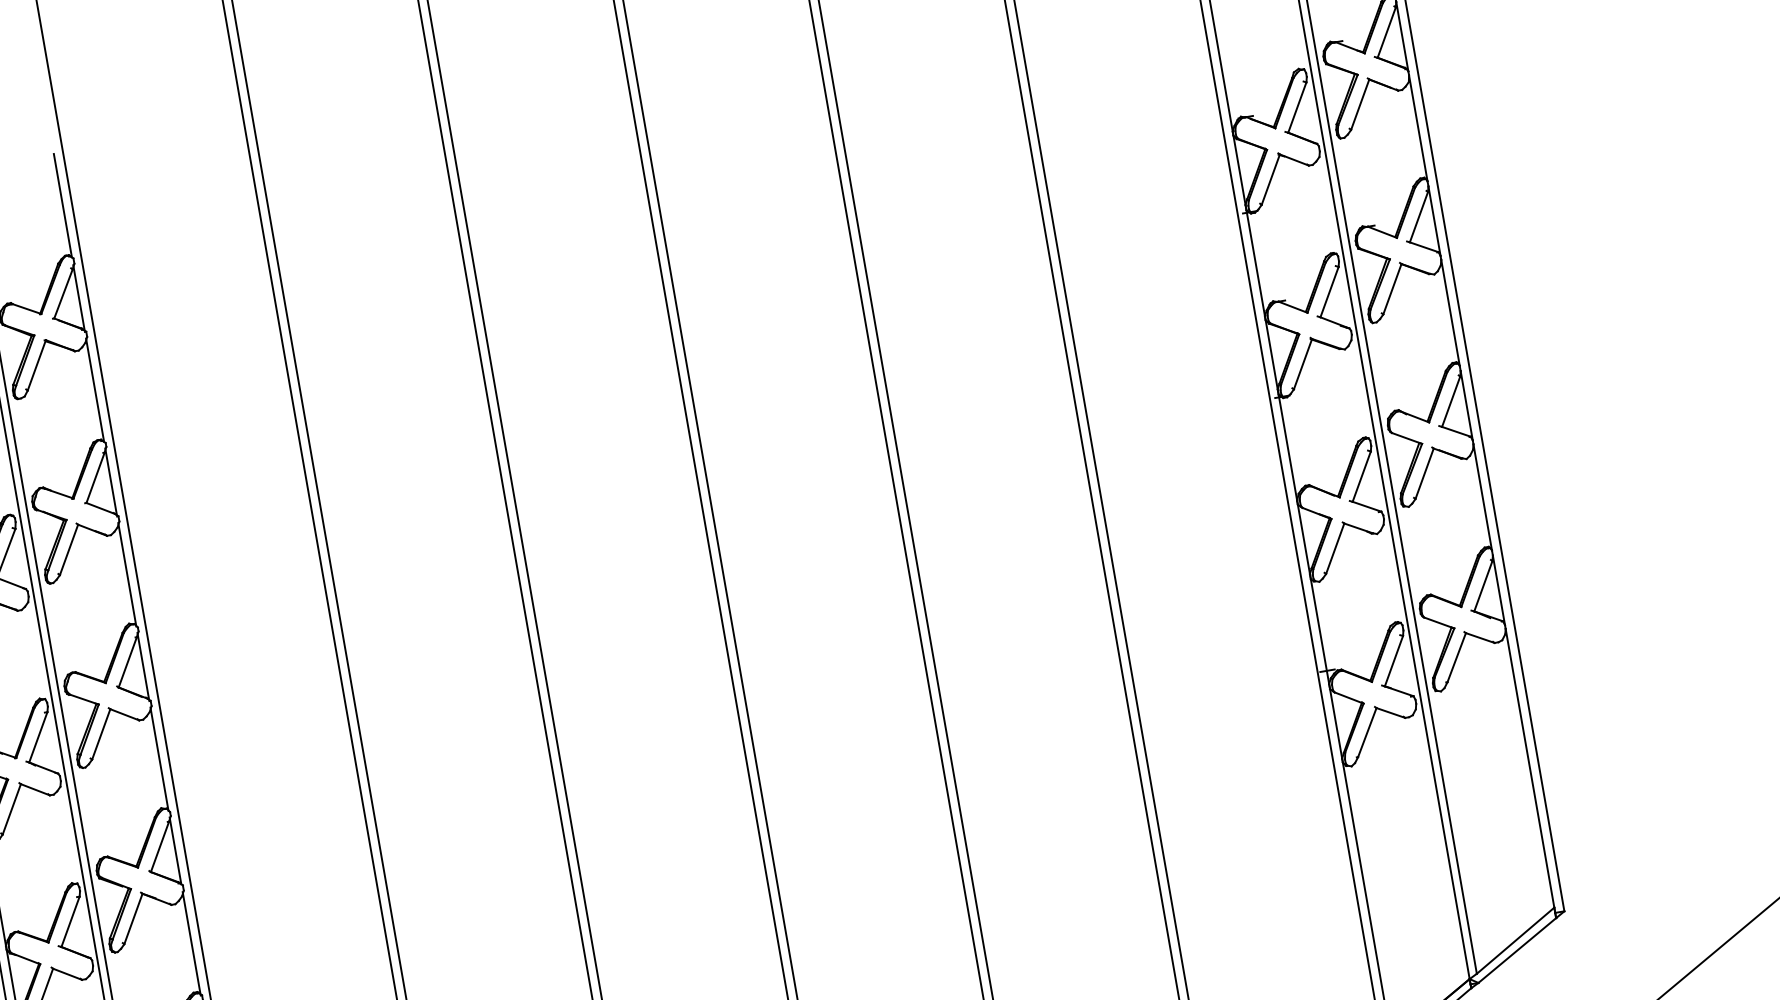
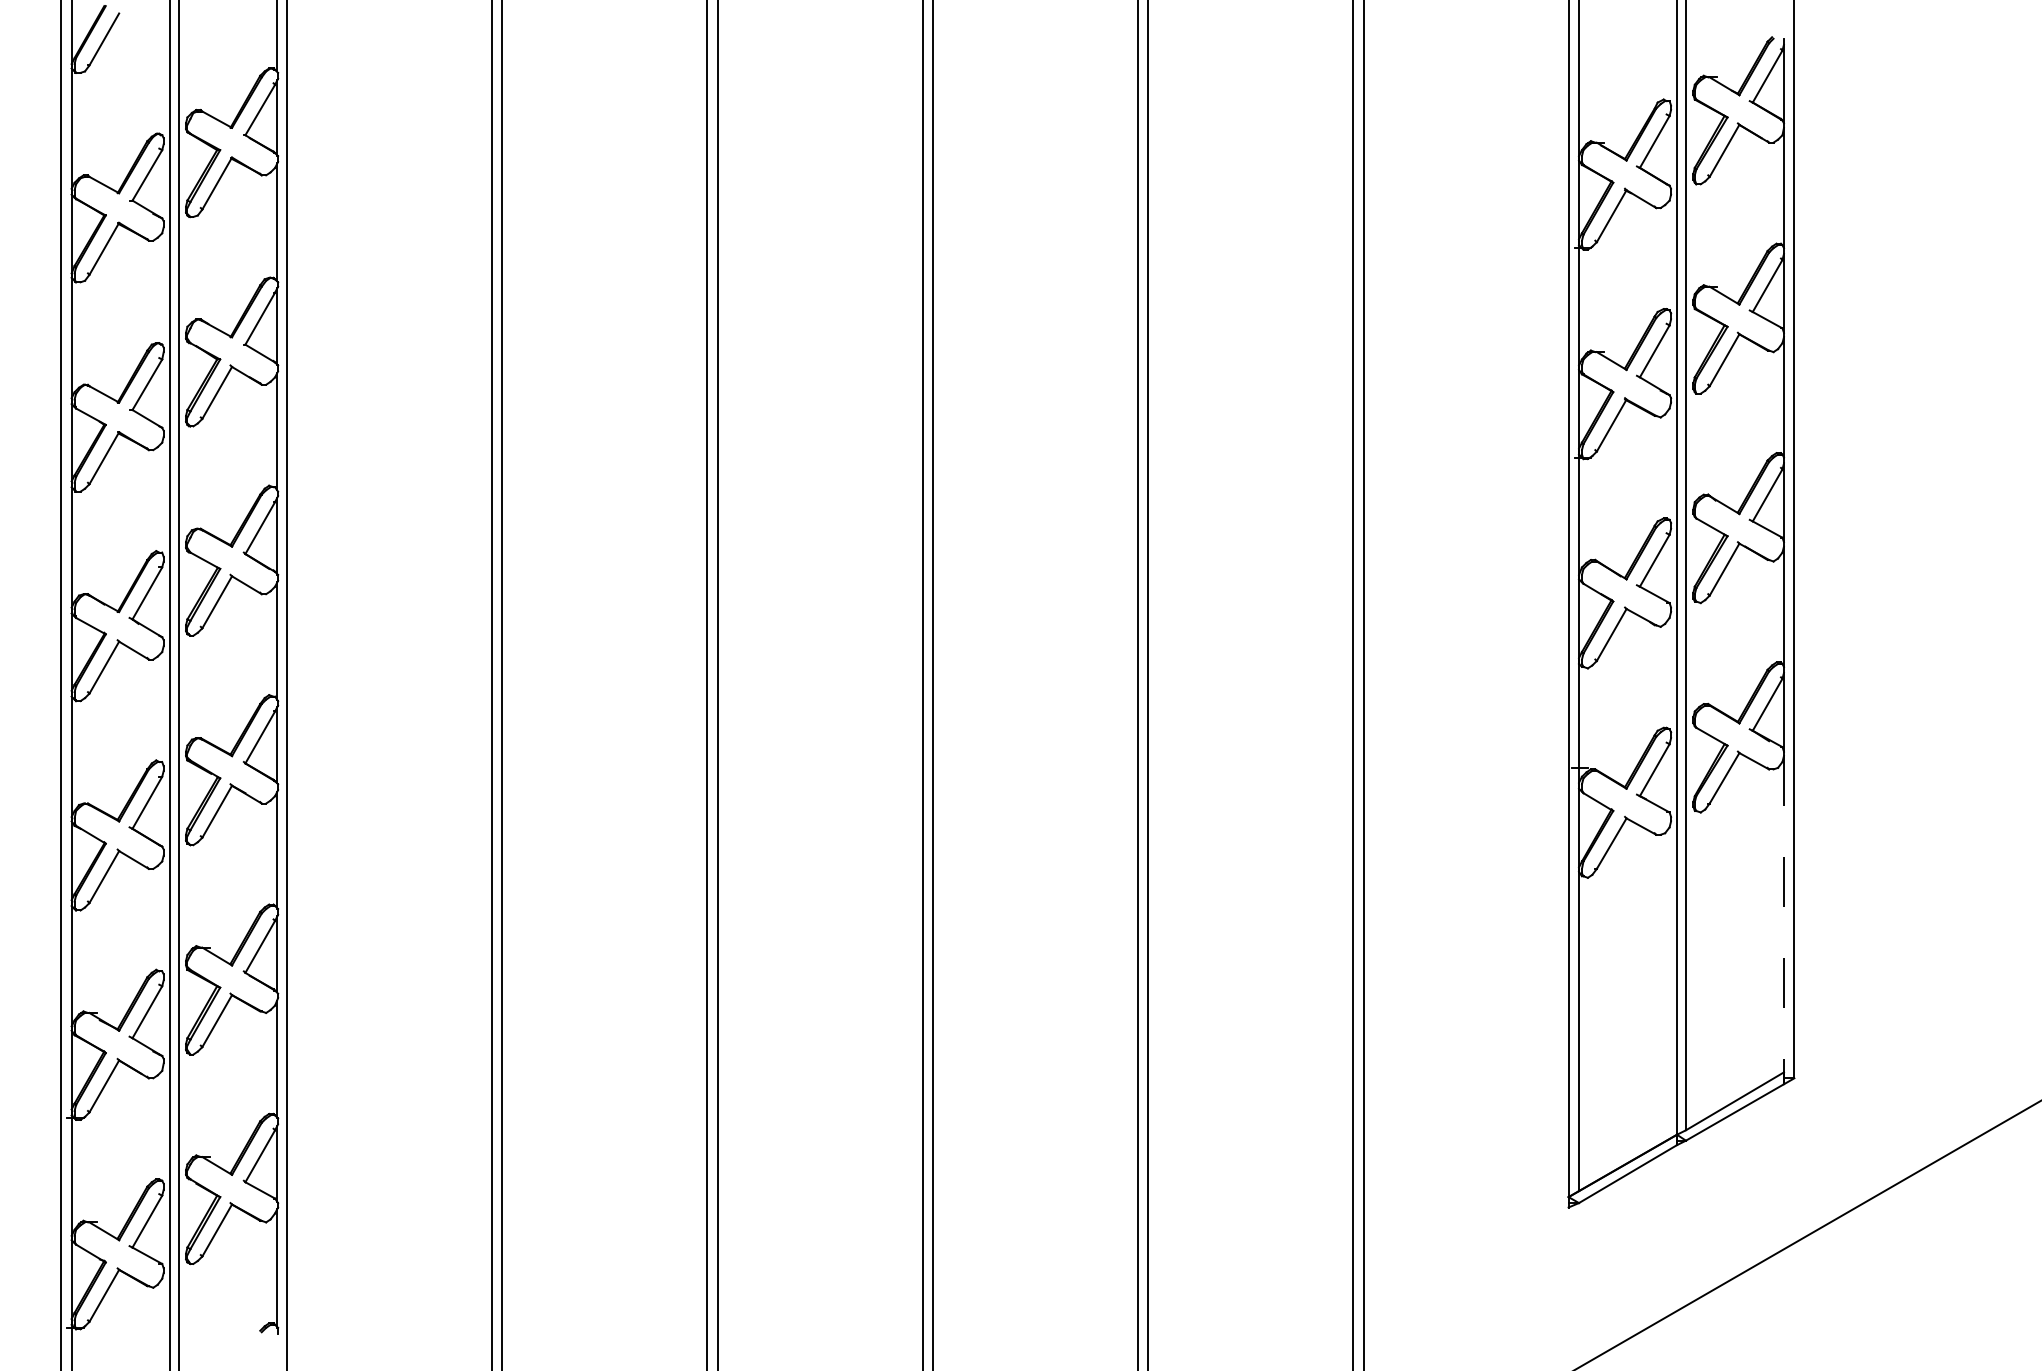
line: (1529, 768) -> (1783, 914), solid -> dashed

